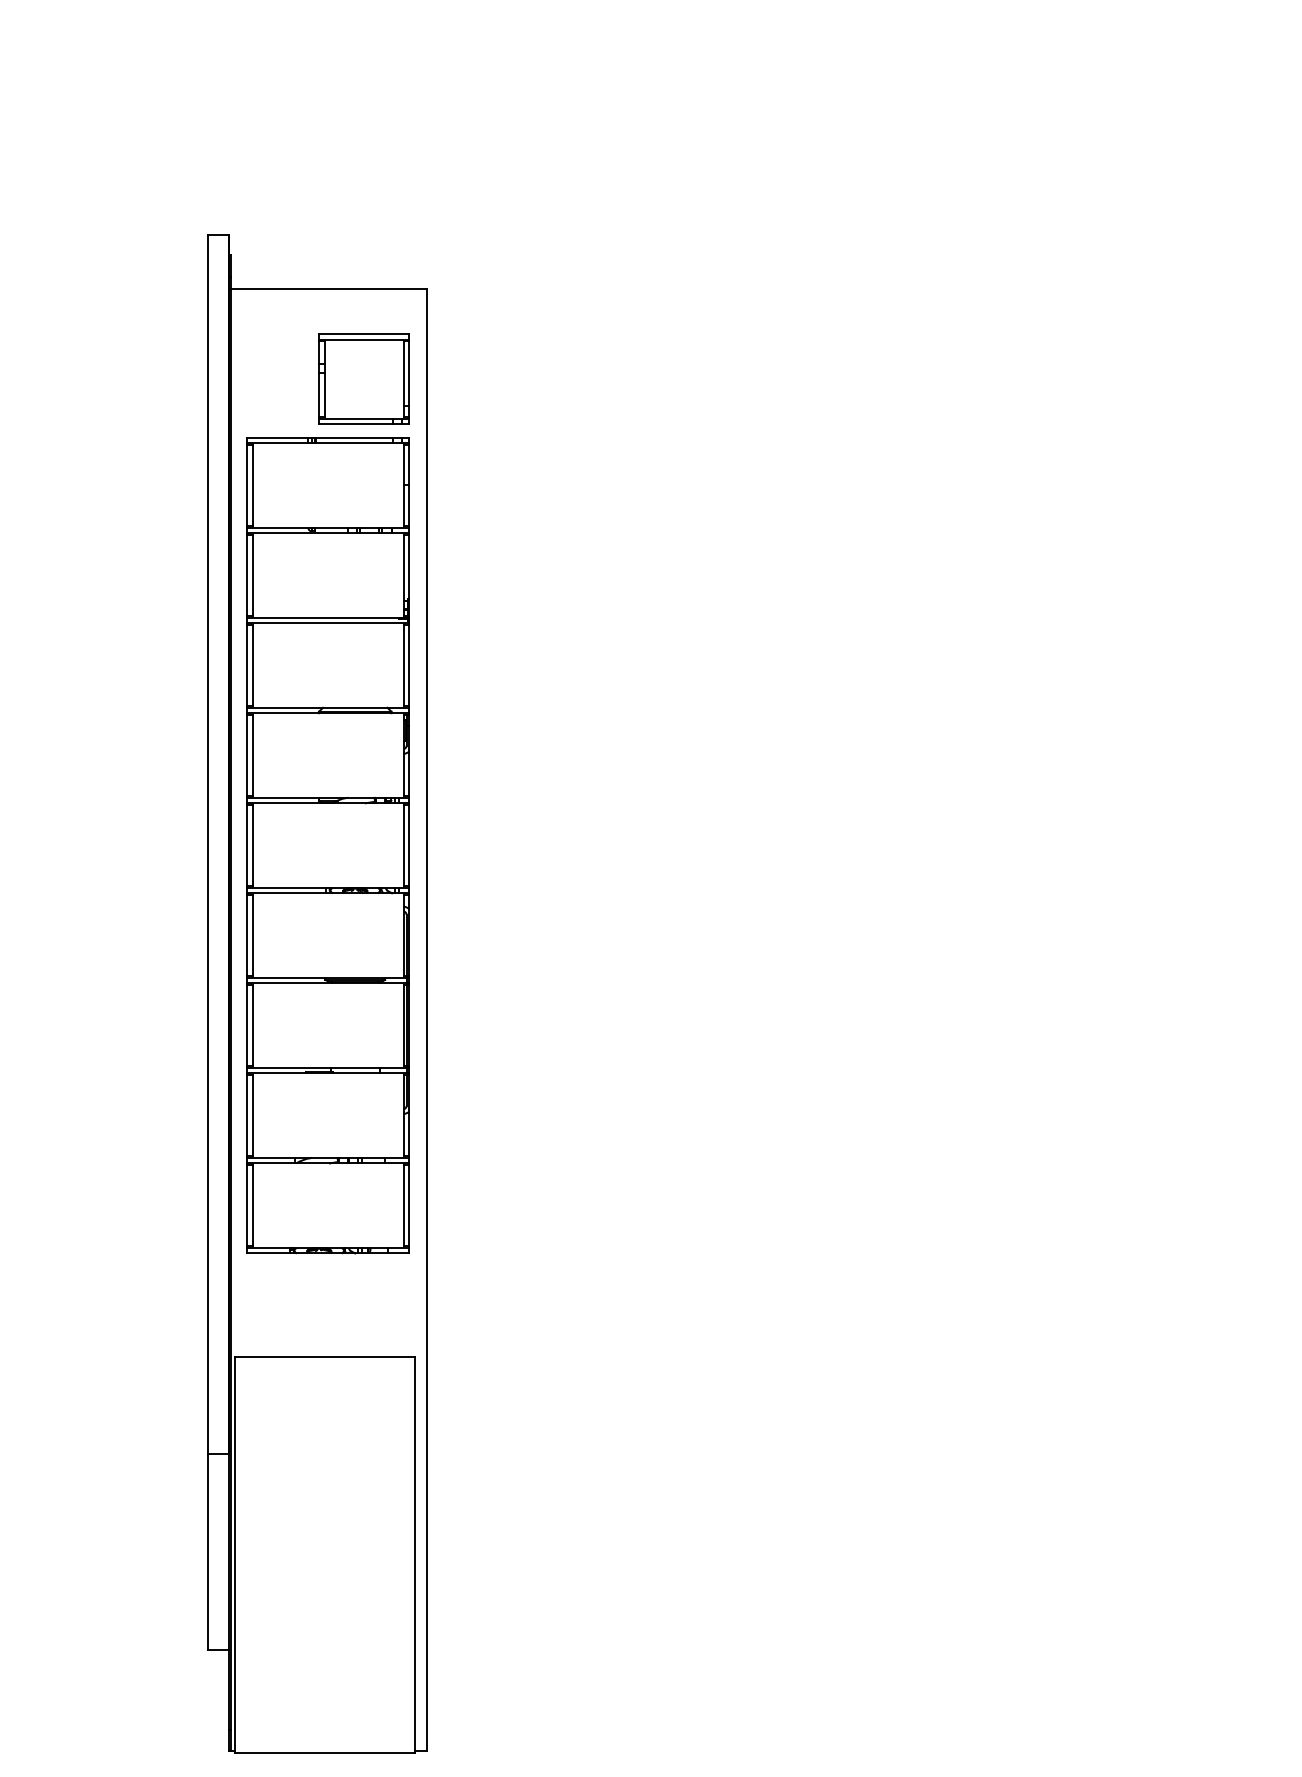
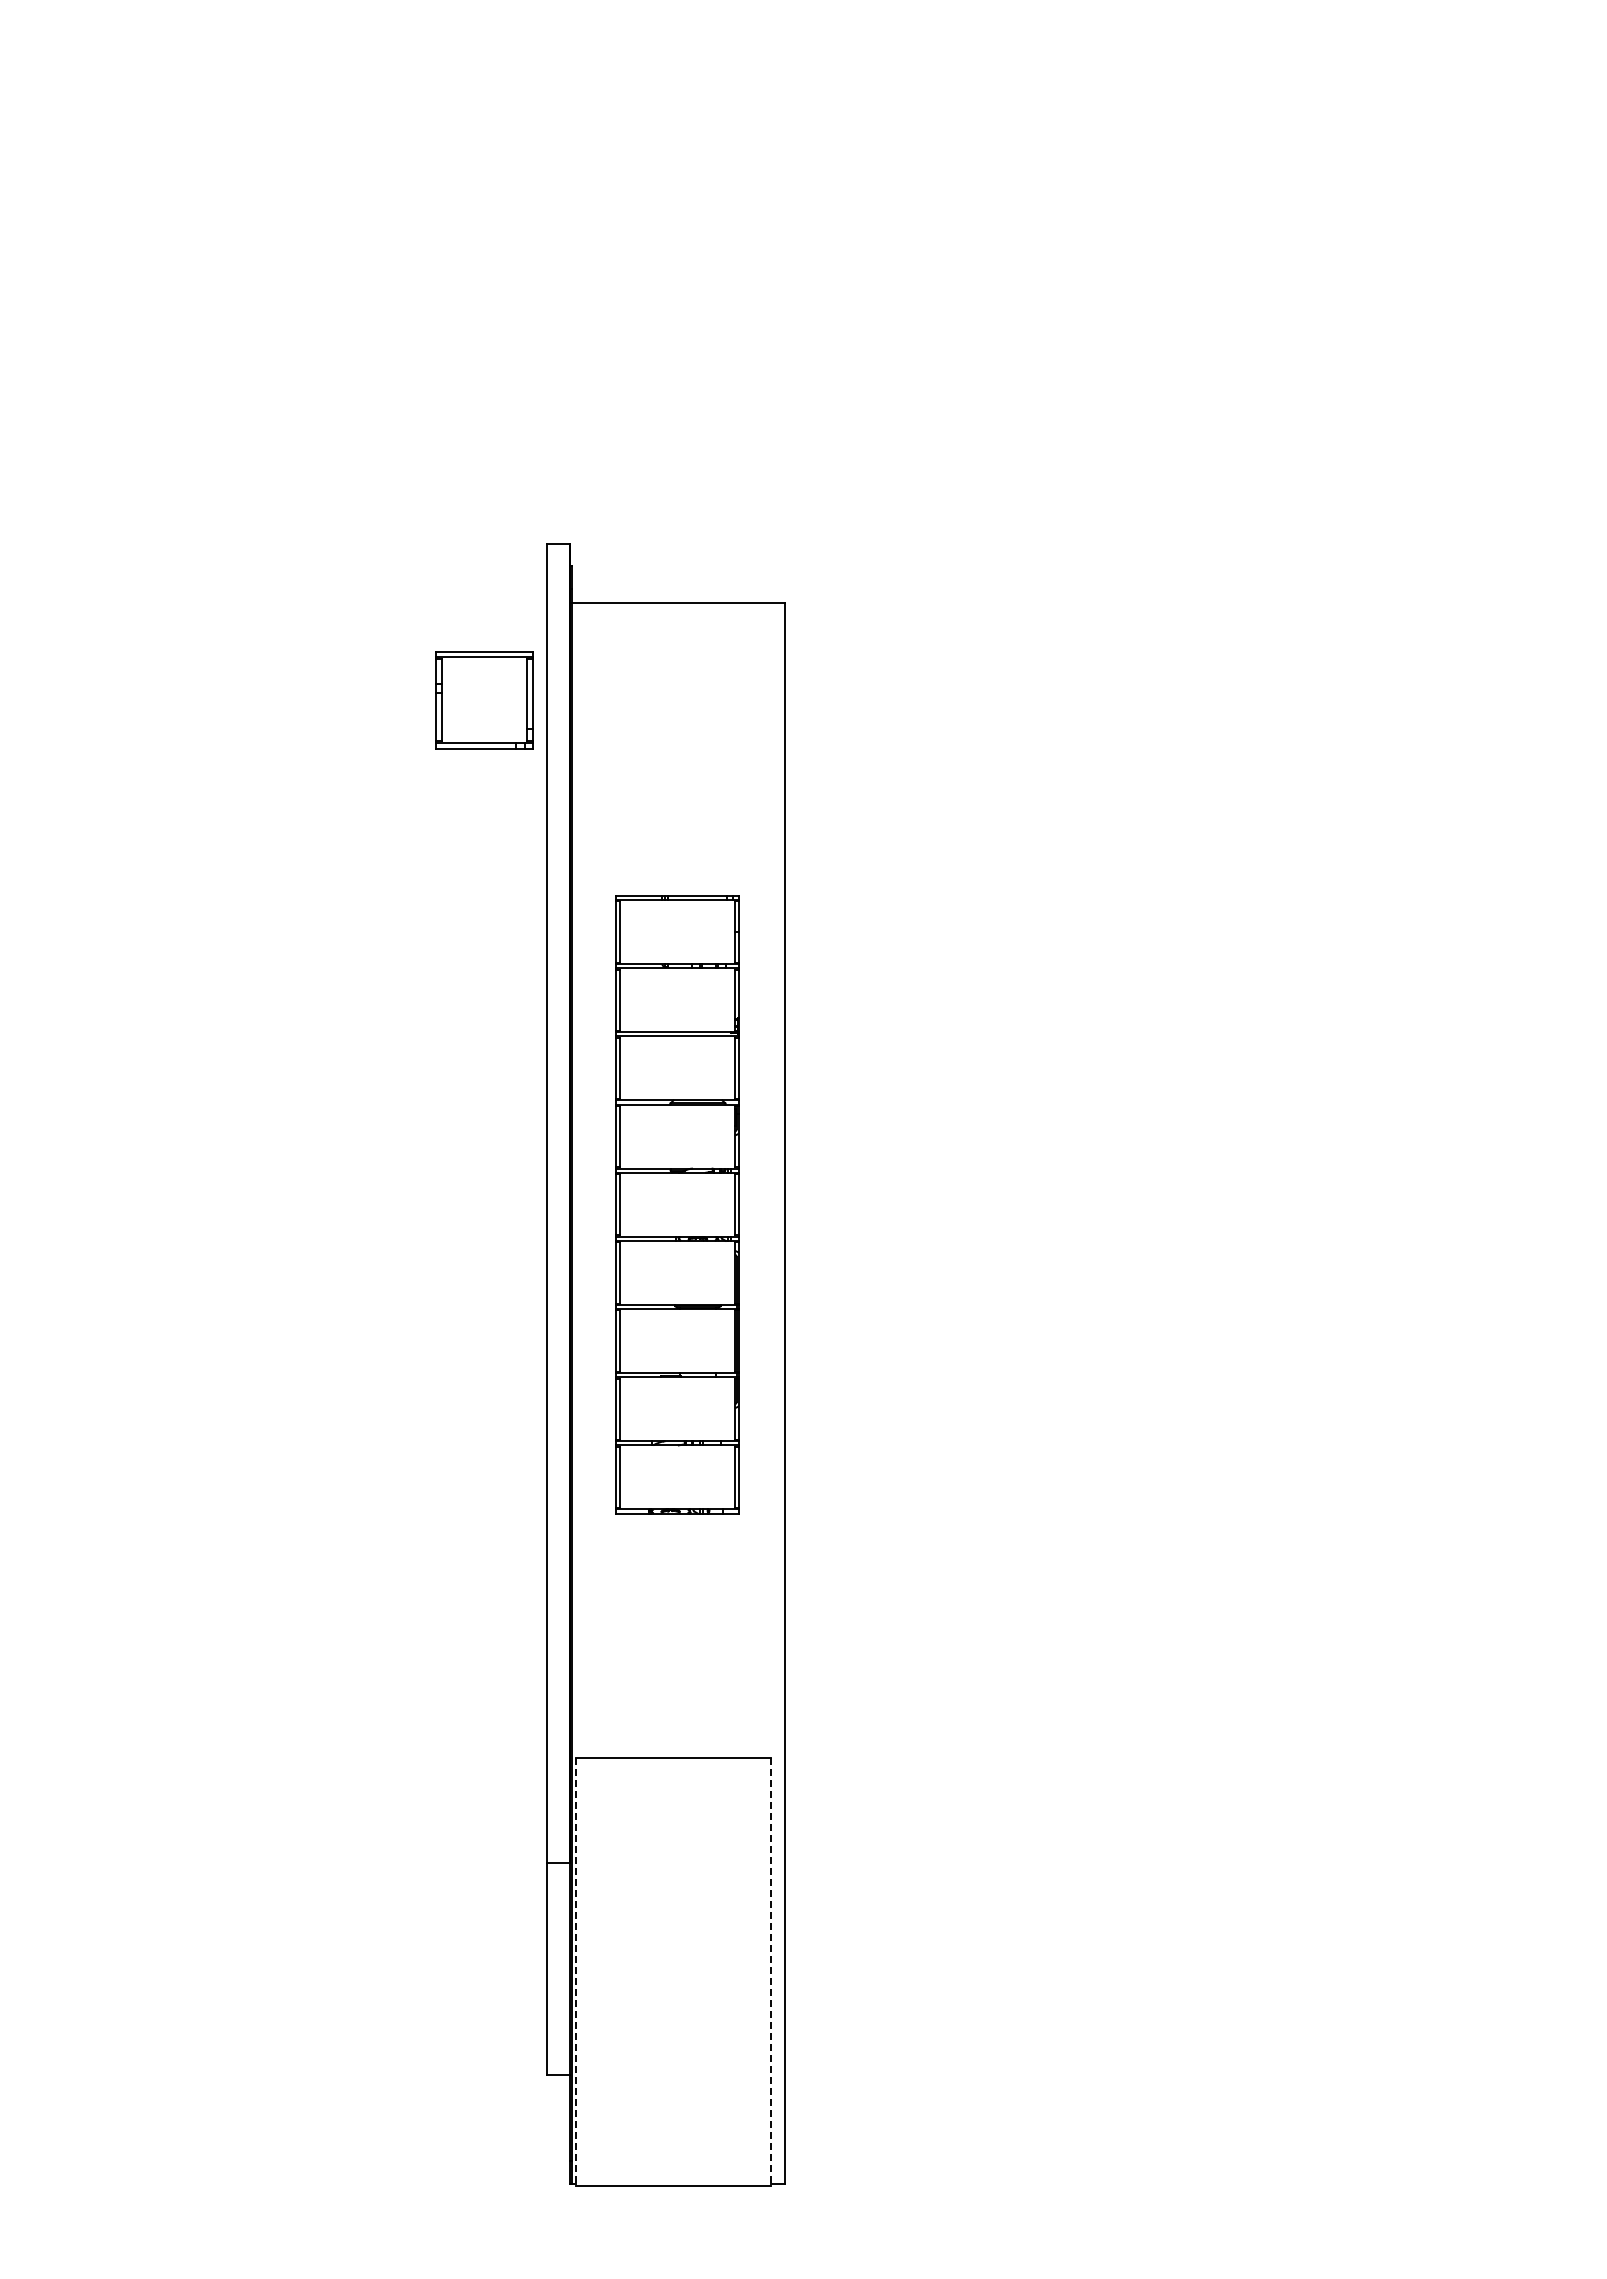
part: (364, 379) -> (484, 700), moved
part: (328, 845) -> (677, 1204), size x0.7
line: (234, 1555) -> (576, 1972), solid -> dashed
line: (414, 1555) -> (770, 1972), solid -> dashed

